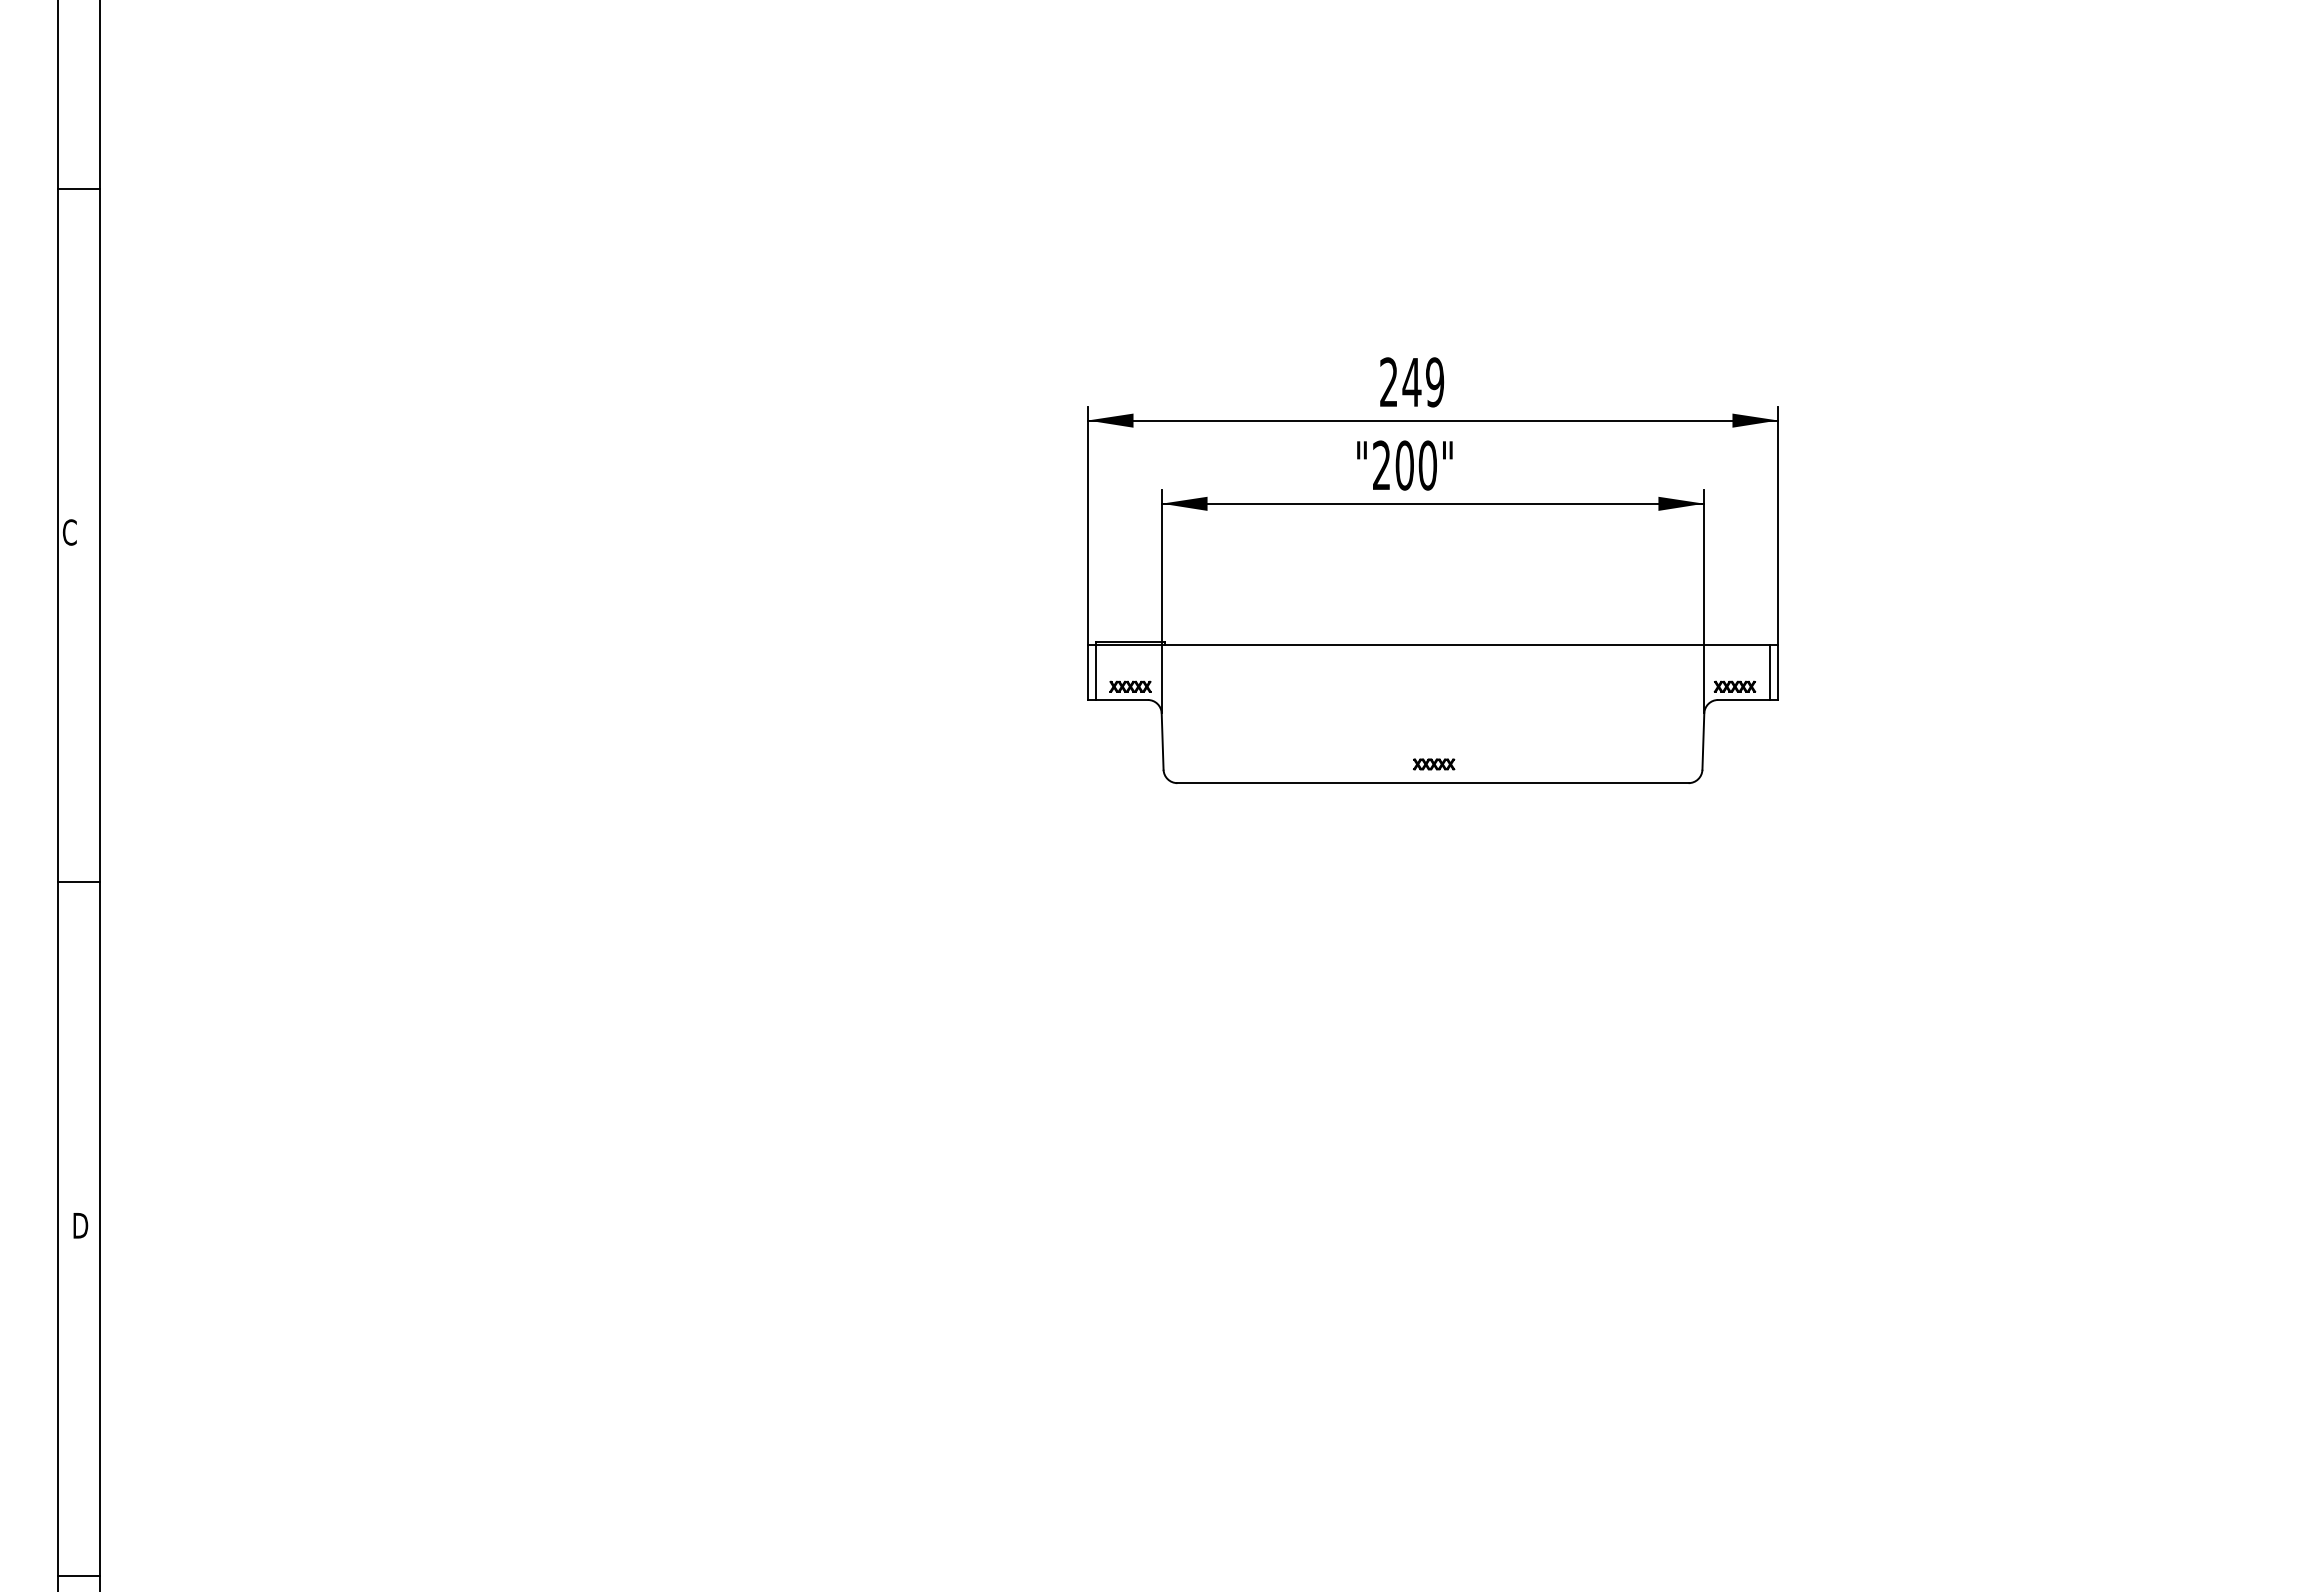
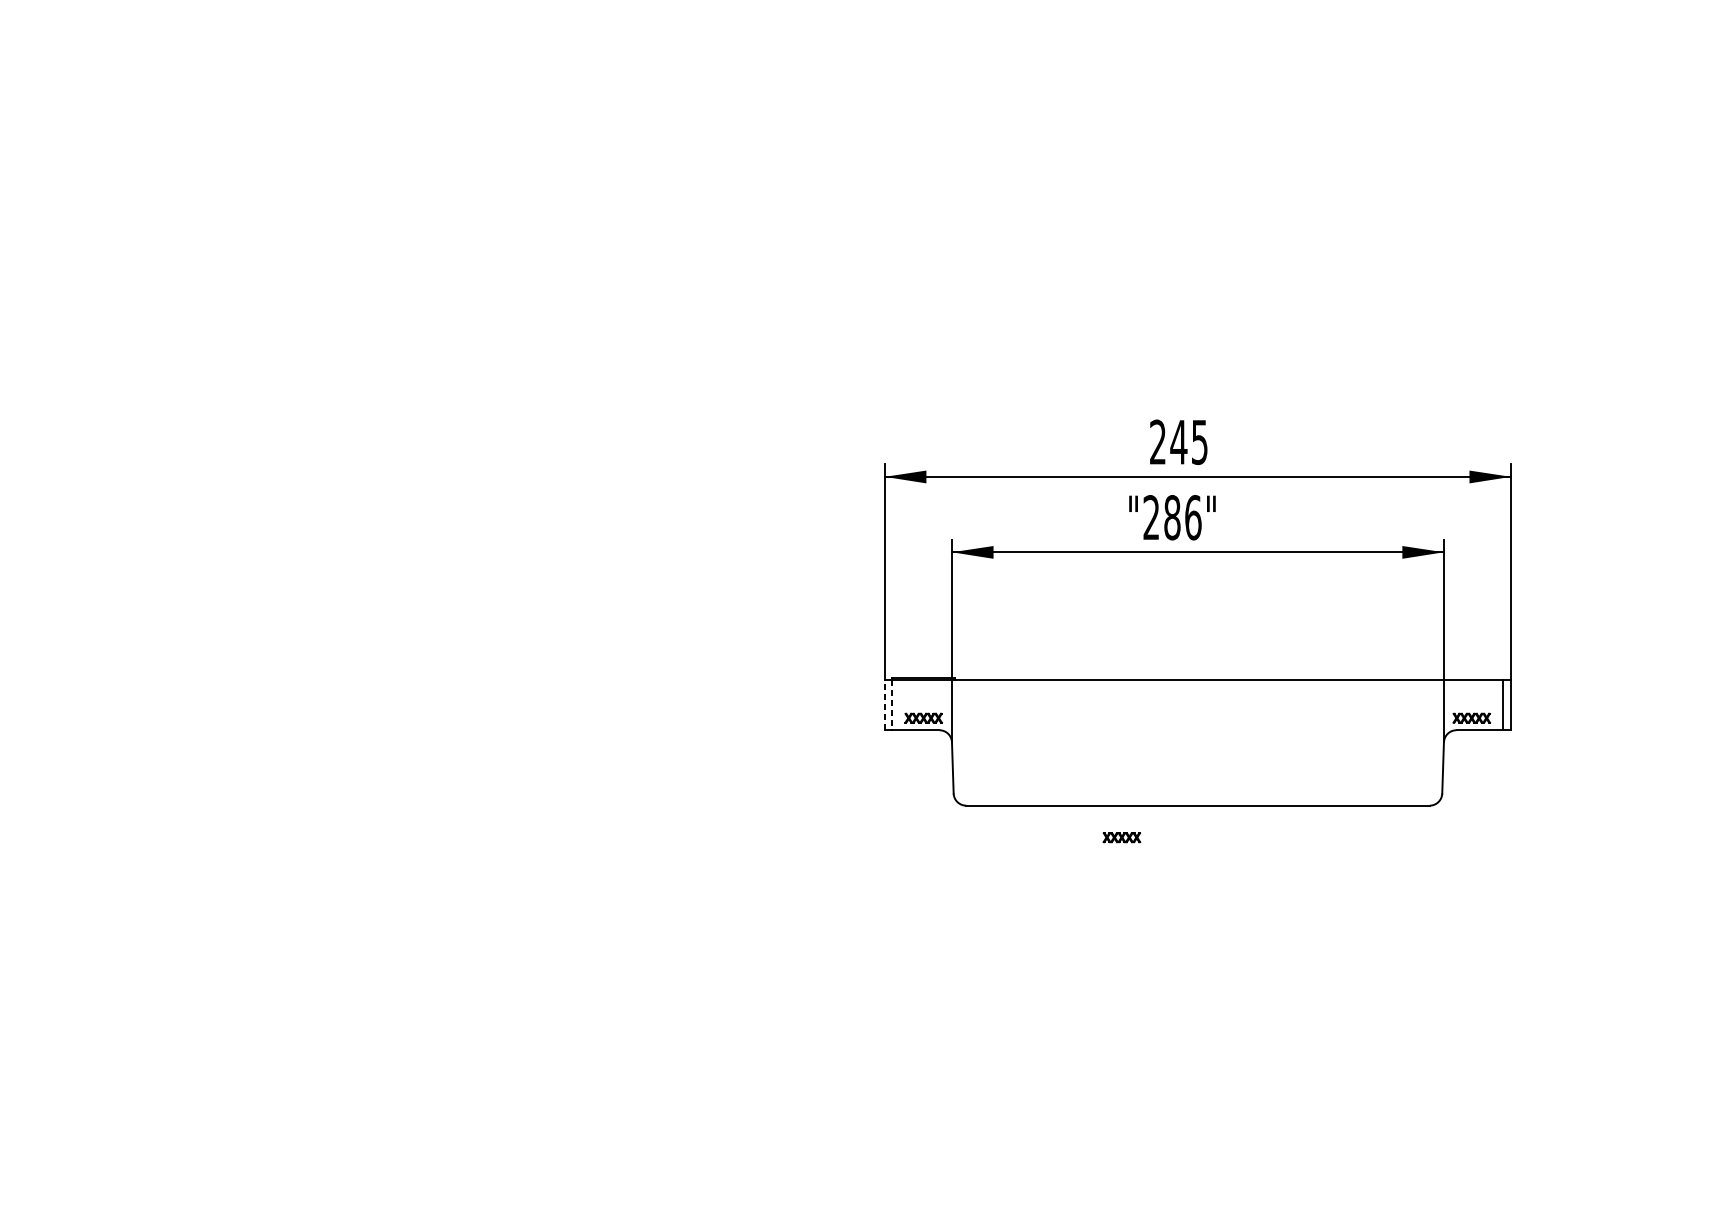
text: (1435, 382) -> (1200, 442), 249 -> 245
text: (1416, 465) -> (1182, 517), "200" -> "286"
line: (1087, 672) -> (884, 705), solid -> dashed
line: (1096, 672) -> (892, 705), solid -> dashed
part: (1434, 764) -> (1122, 837), moved

